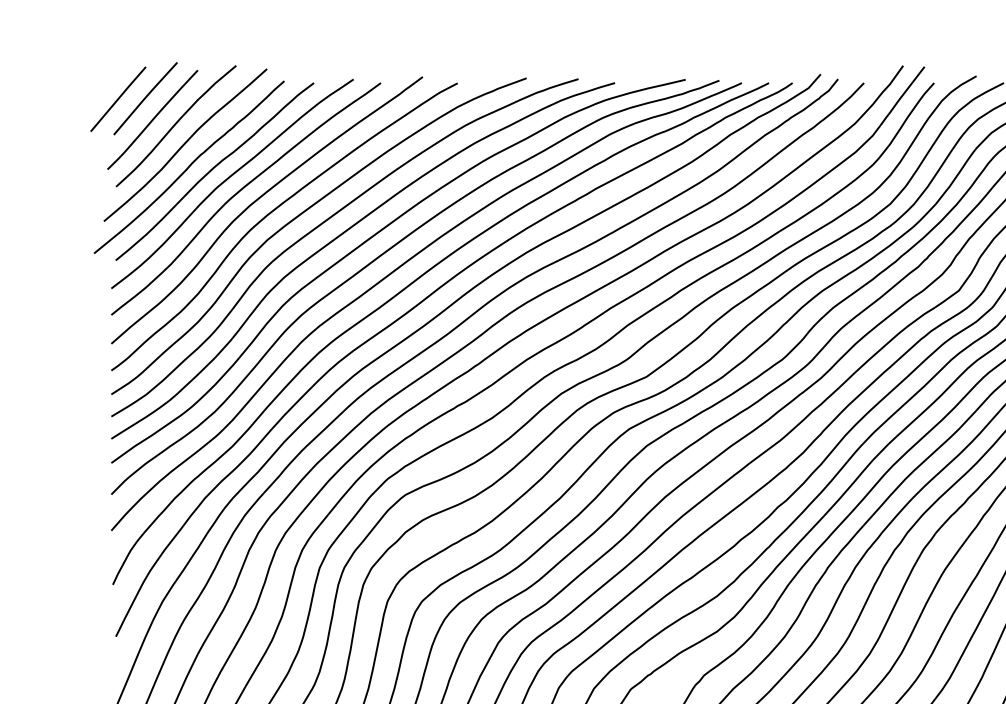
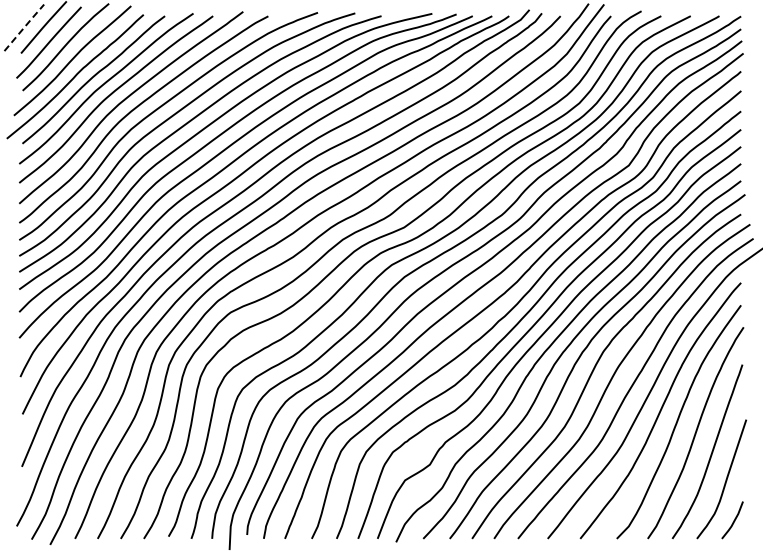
line: (118, 98) -> (24, 27), solid -> dashed

